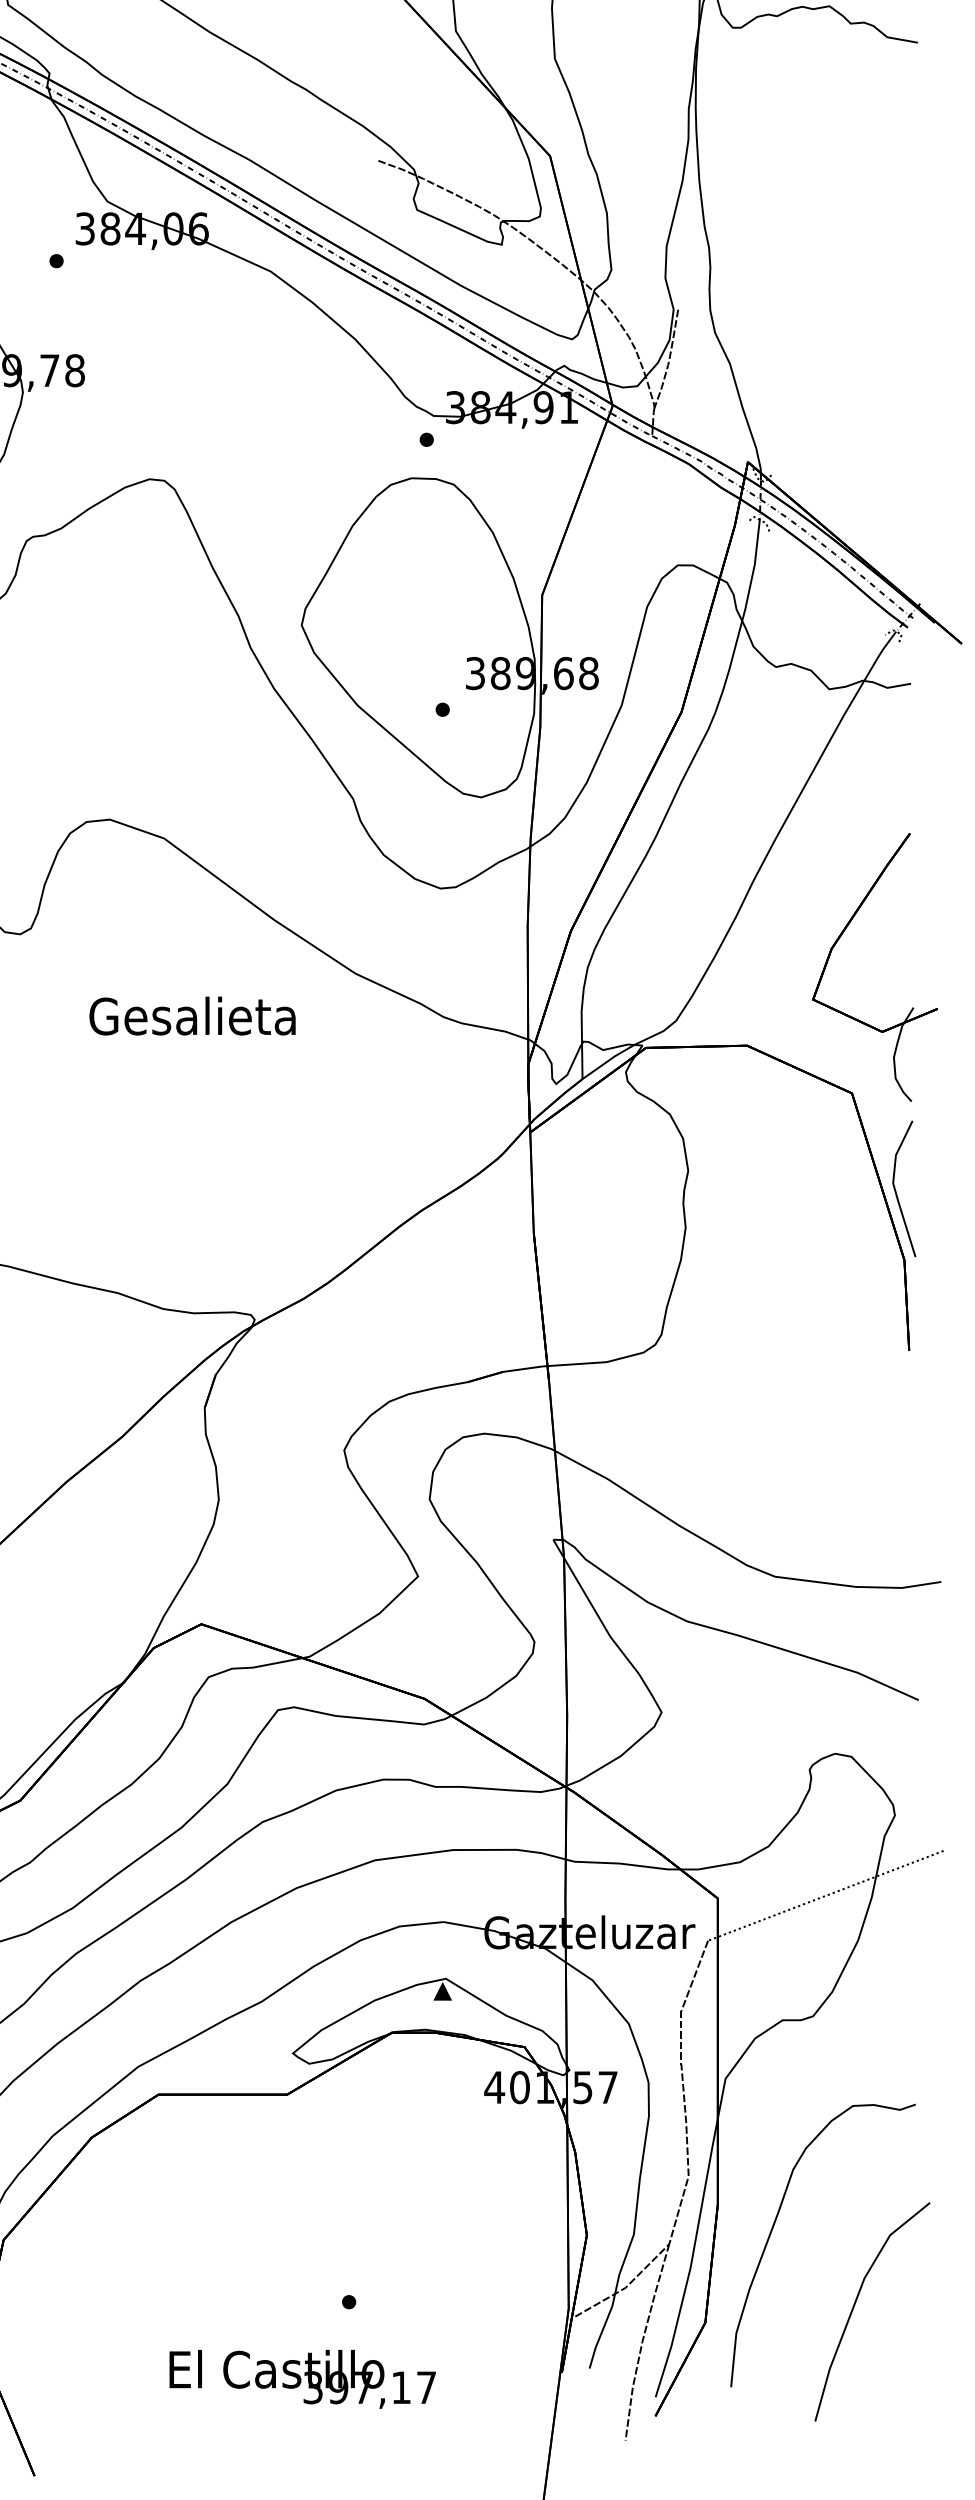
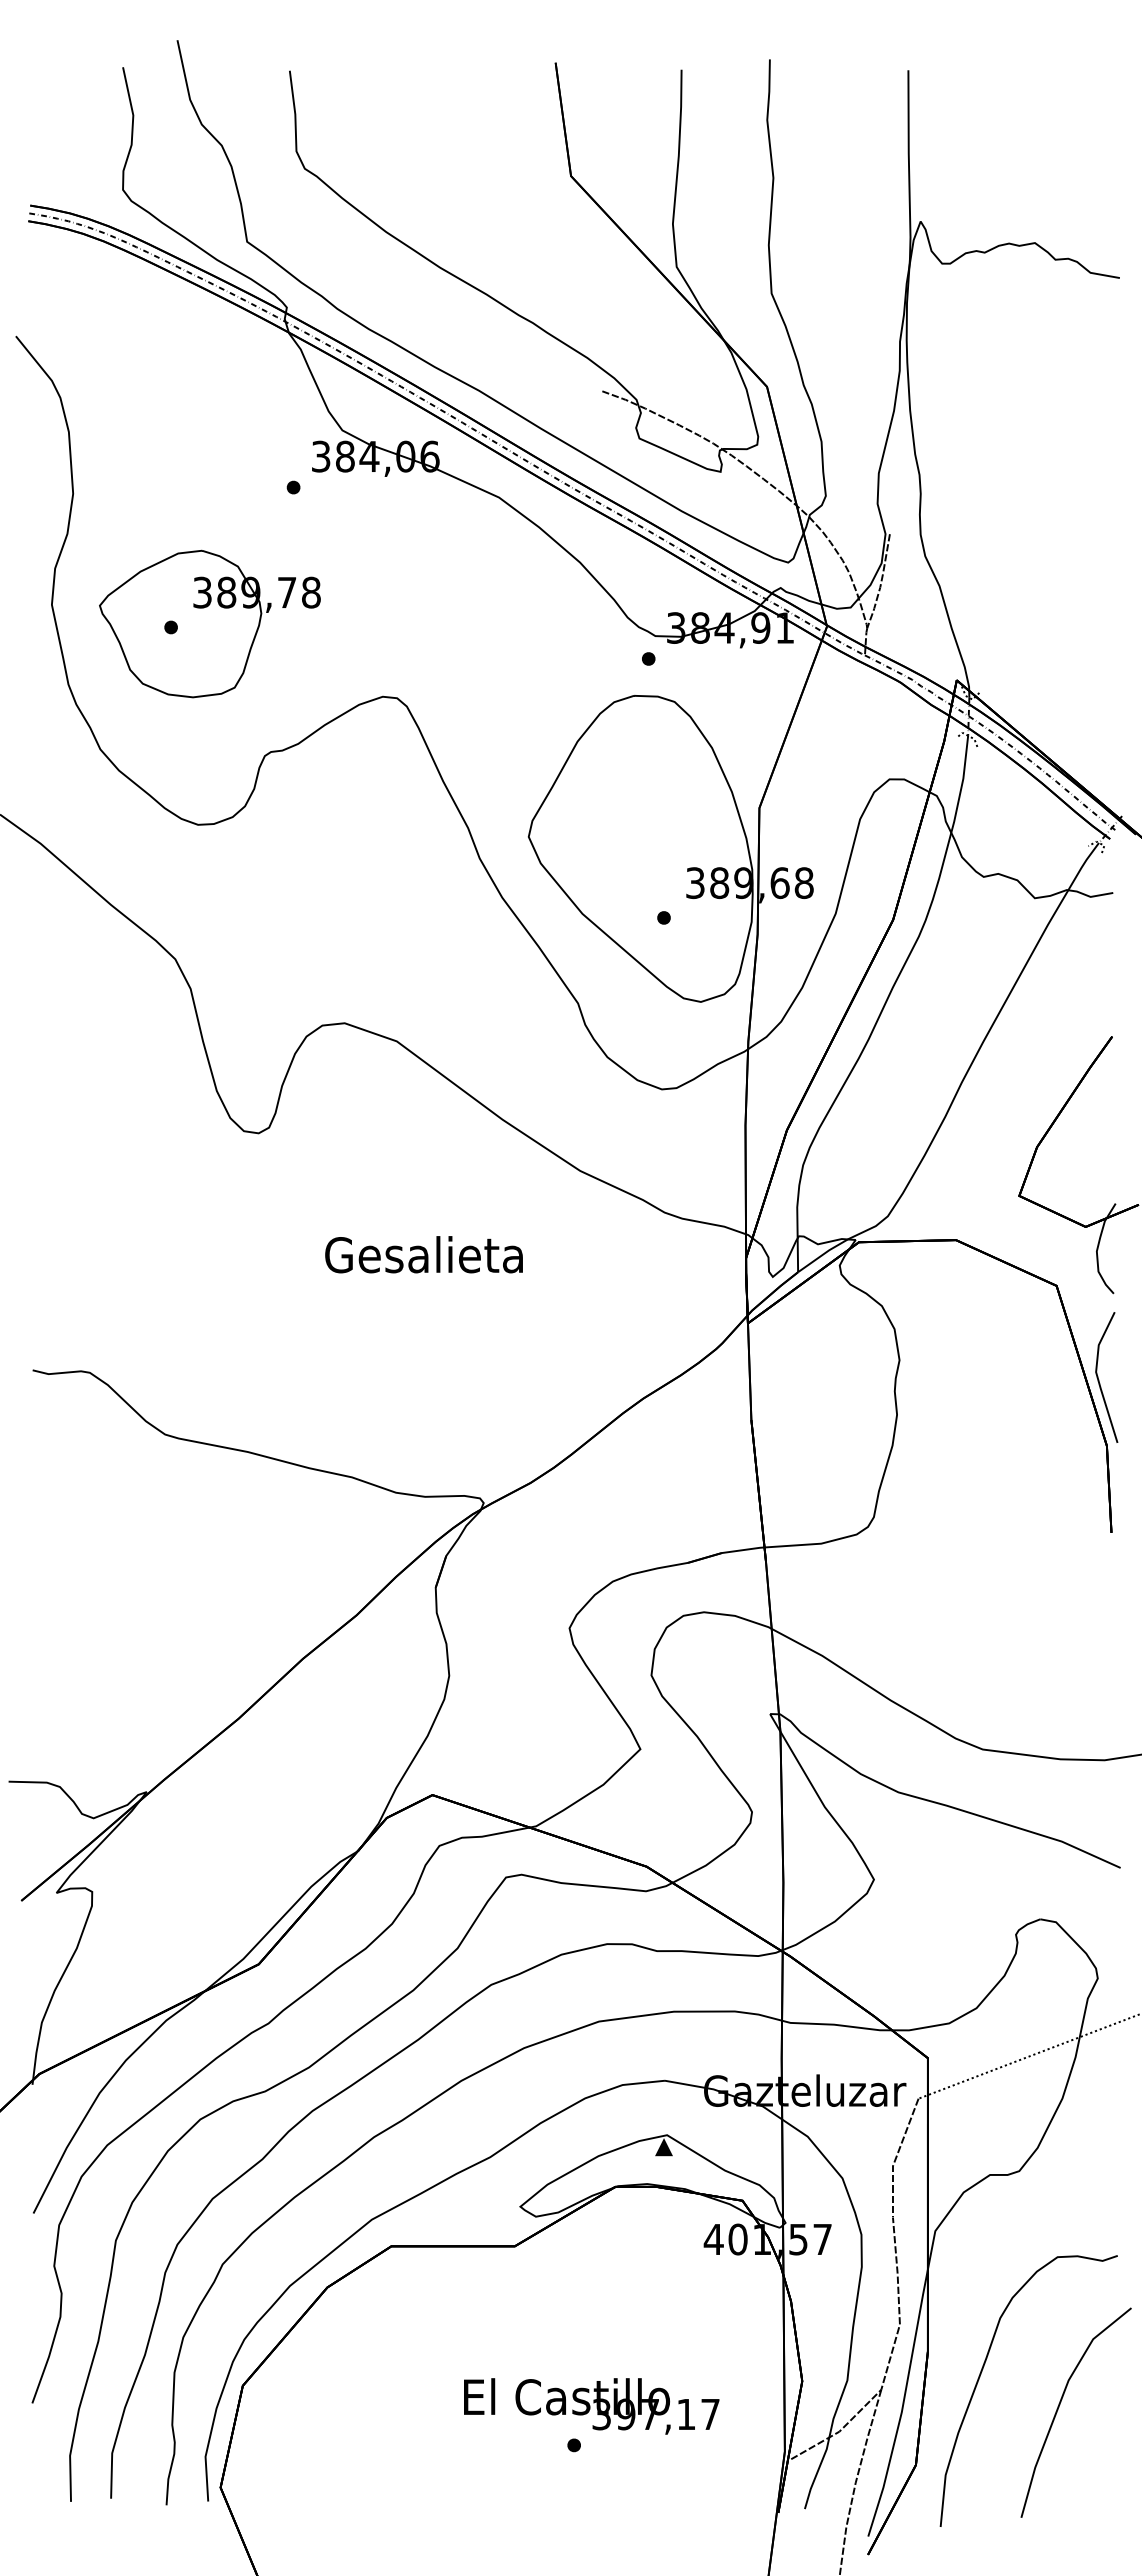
text: (191, 1015) -> (423, 1254), moved
line: (855, 2306) -> (1059, 2407), moved
text: (302, 2379) -> (591, 2406), moved

